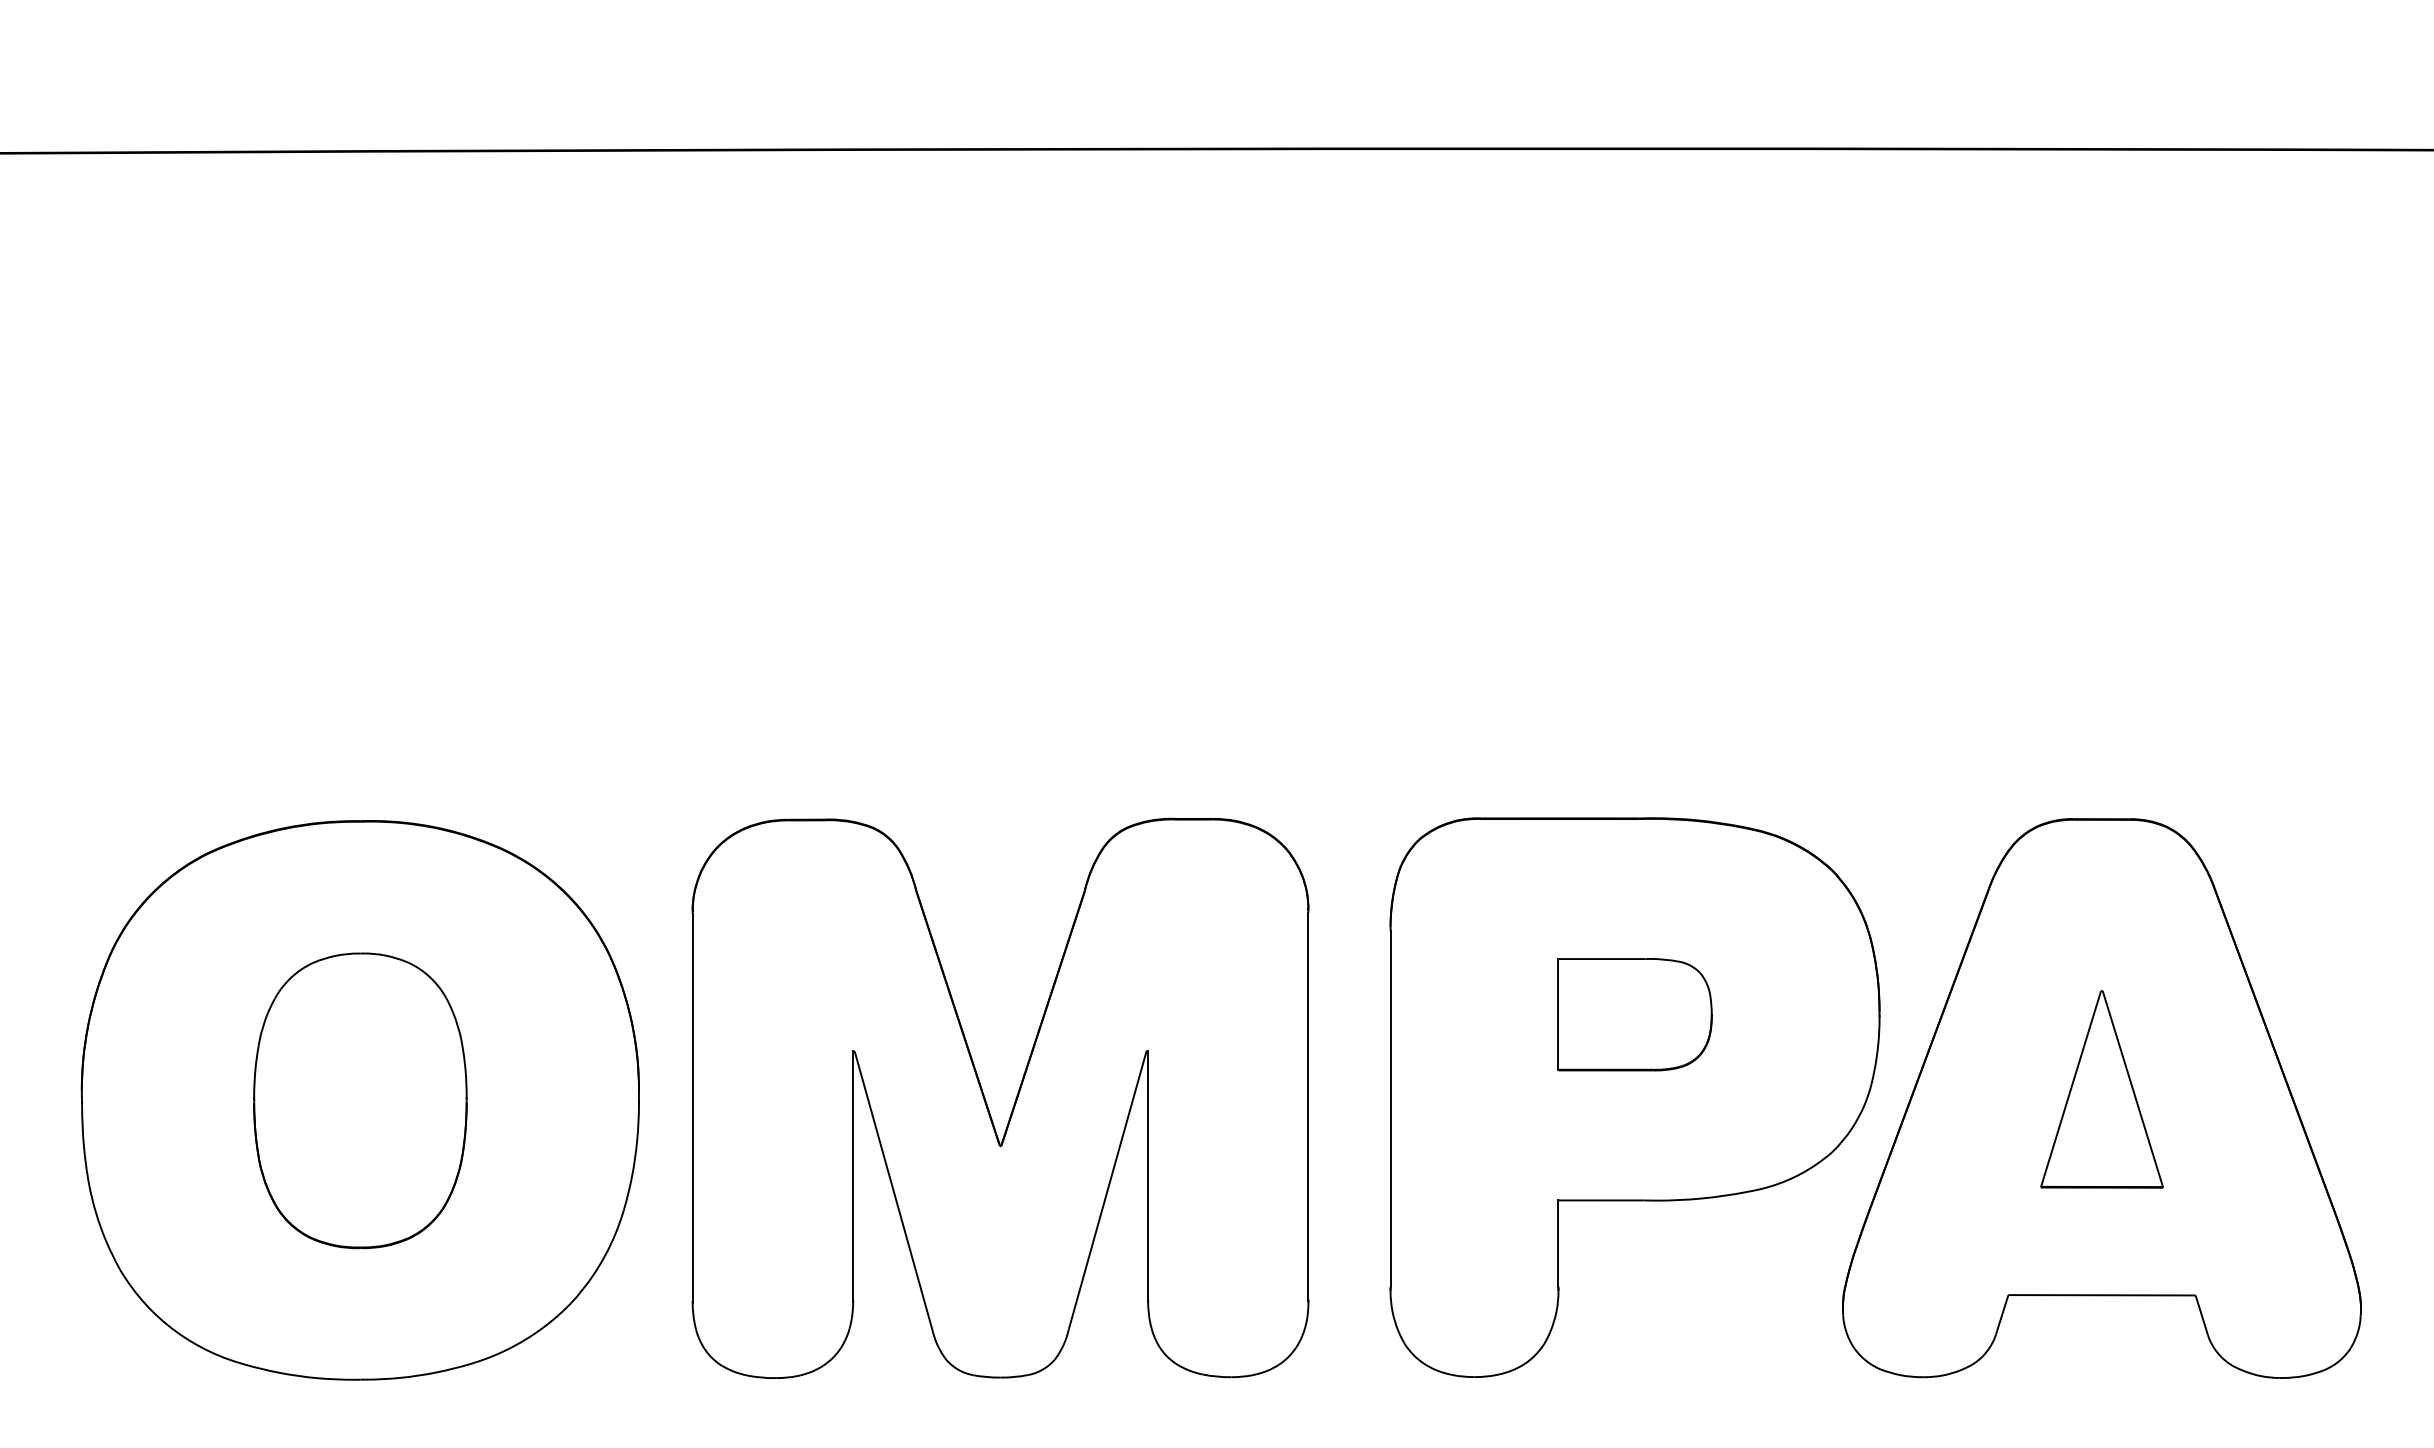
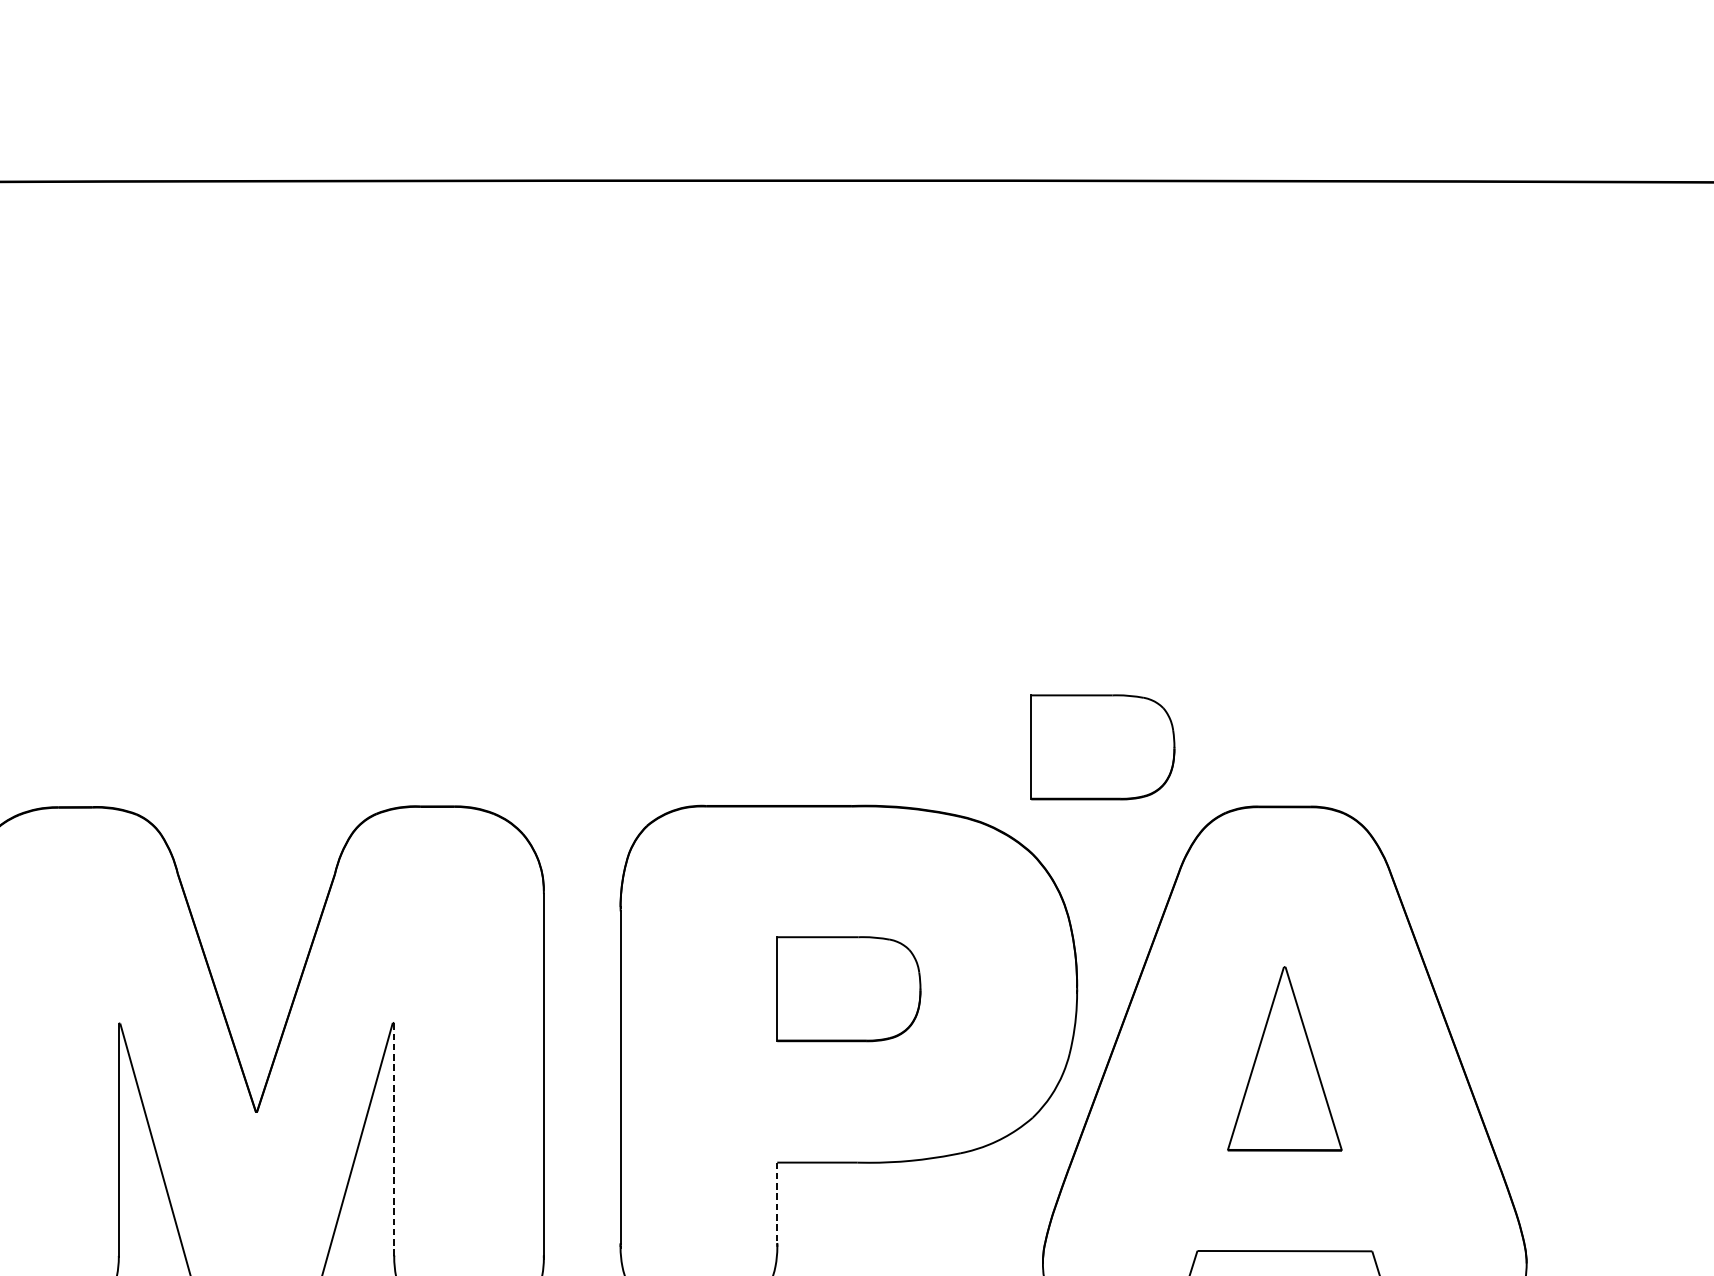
part: (1906, 755) -> (1102, 747), added
line: (1148, 1175) -> (394, 1139), solid -> dashed
line: (1558, 1244) -> (777, 1203), solid -> dashed

